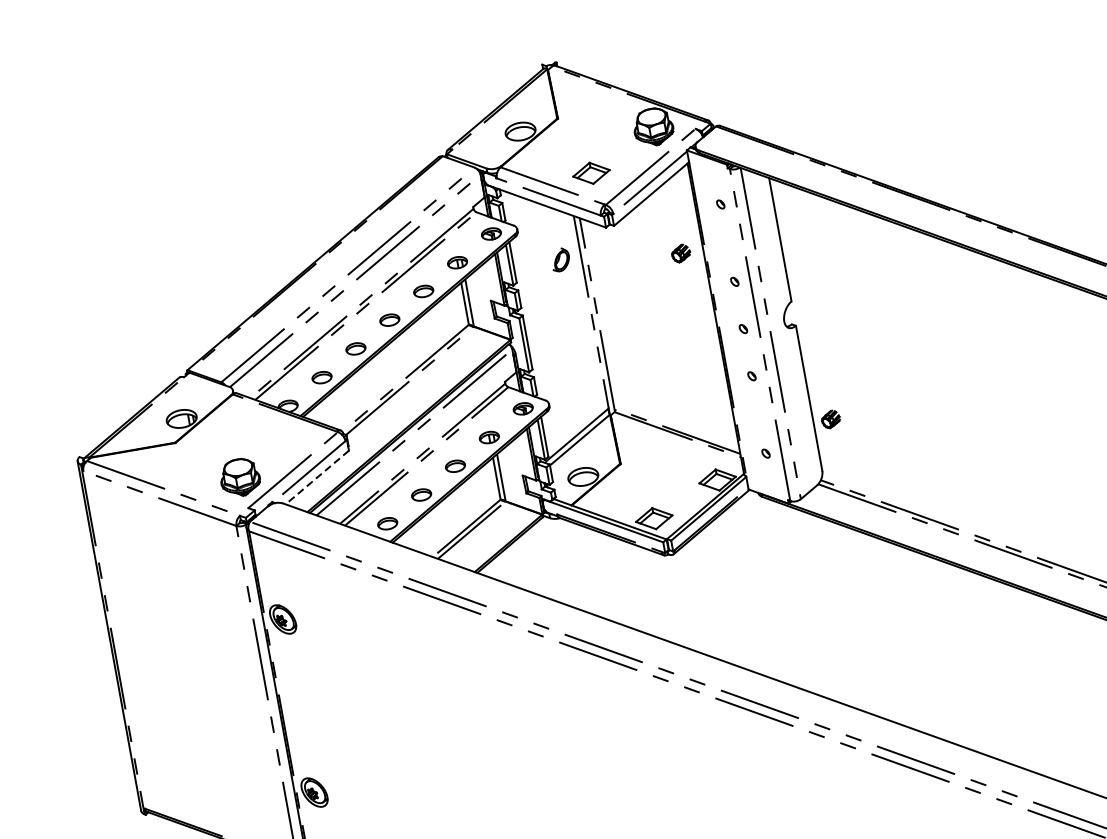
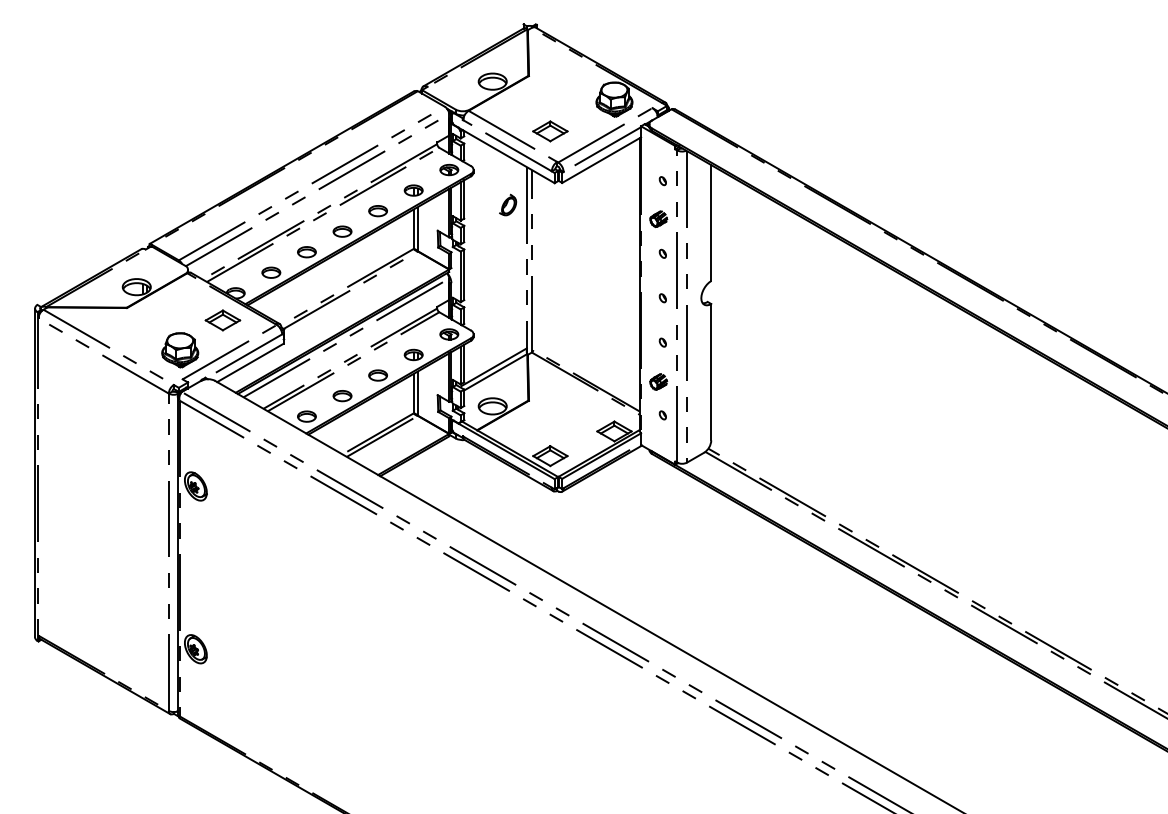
part: (680, 253) -> (658, 219), moved
part: (830, 418) -> (658, 381), moved
part: (279, 437) -> (222, 320), added
line: (317, 478) -> (250, 363), dashed -> solid

